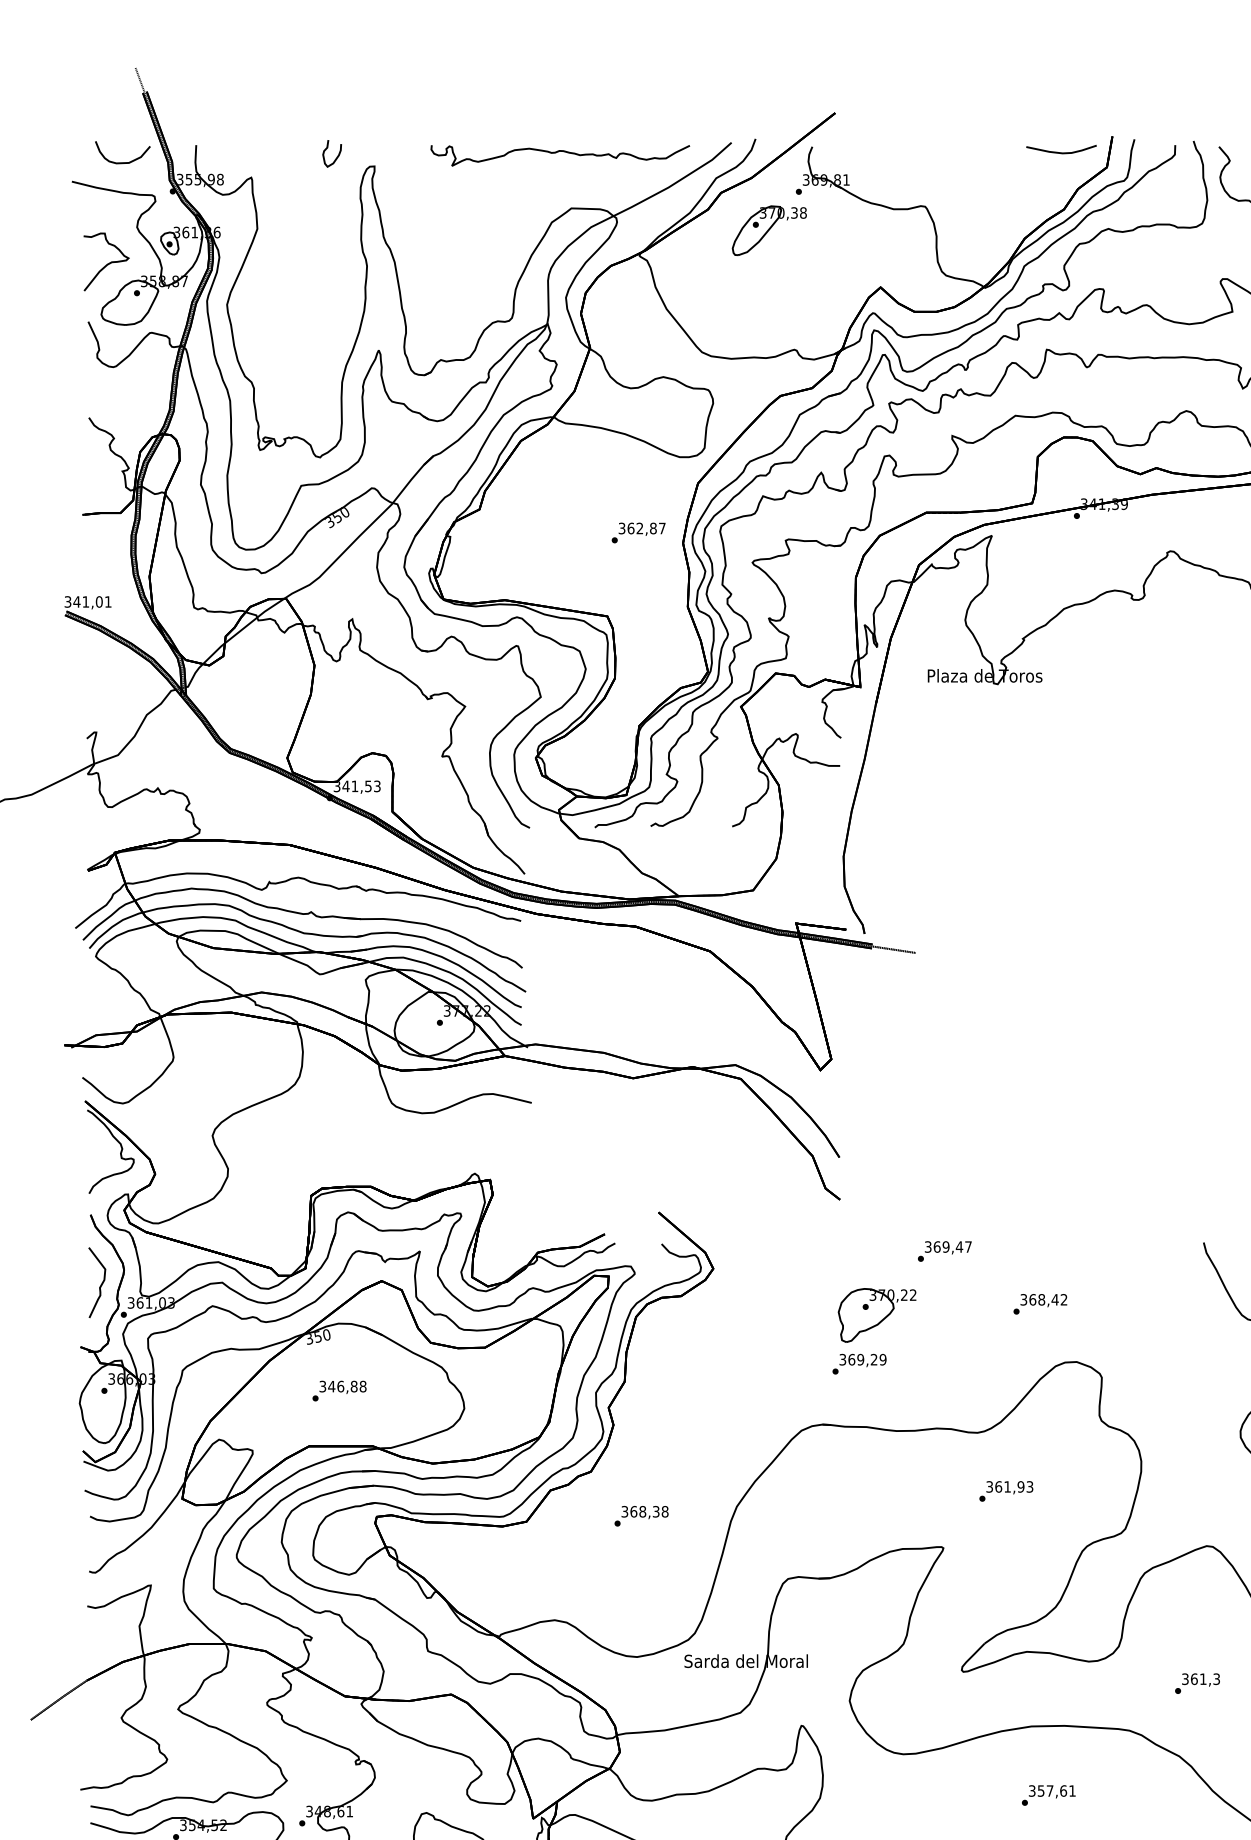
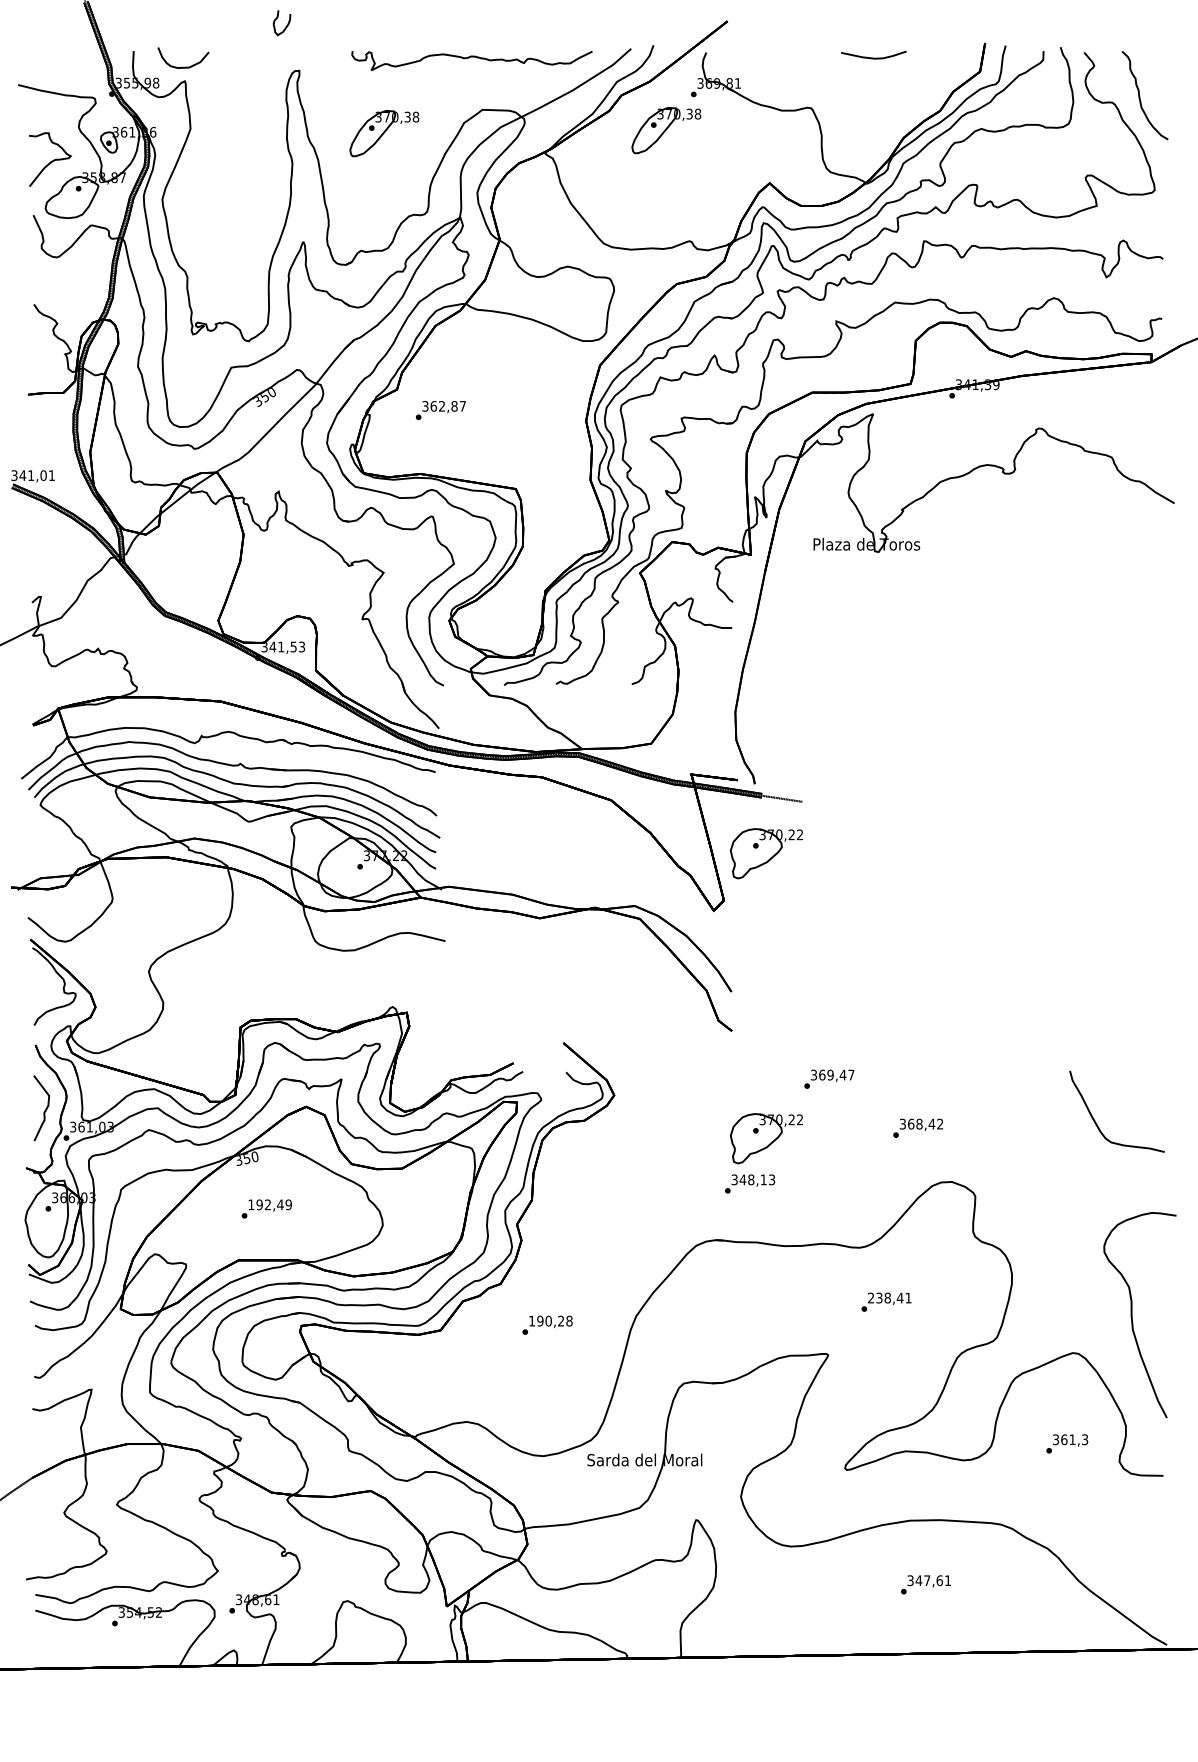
curve: (1061, 152) -> (873, 57), moved
part: (331, 154) -> (281, 23), moved
curve: (122, 161) -> (183, 66), moved
part: (466, 233) -> (384, 133), added
text: (638, 532) -> (440, 410), moved
part: (876, 1008) -> (765, 853), added
text: (867, 1359) -> (757, 1179), 369,29 -> 348,13
text: (342, 1386) -> (269, 1204), 346,88 -> 192,49
text: (1009, 1486) -> (889, 1297), 361,93 -> 238,41
text: (640, 1511) -> (546, 1320), 368,38 -> 190,28
text: (1197, 1683) -> (1067, 1443), moved
text: (1040, 1790) -> (918, 1580), 357,61 -> 347,61

